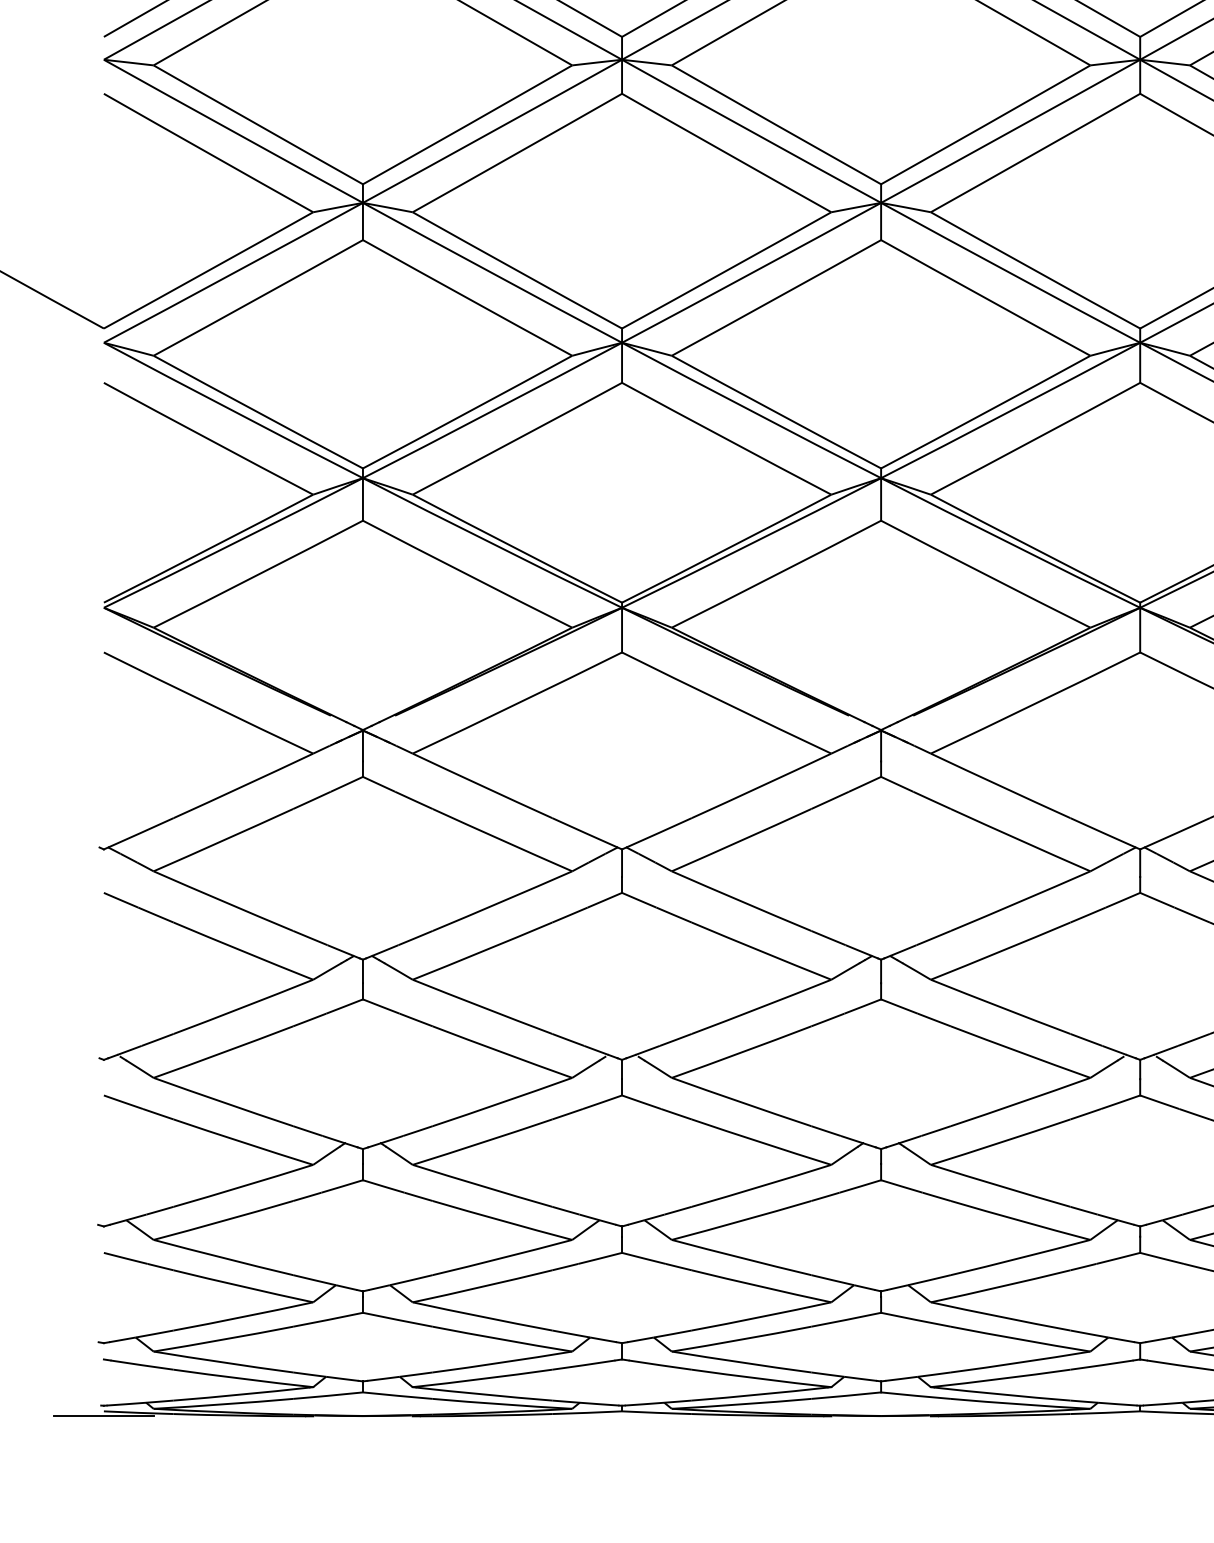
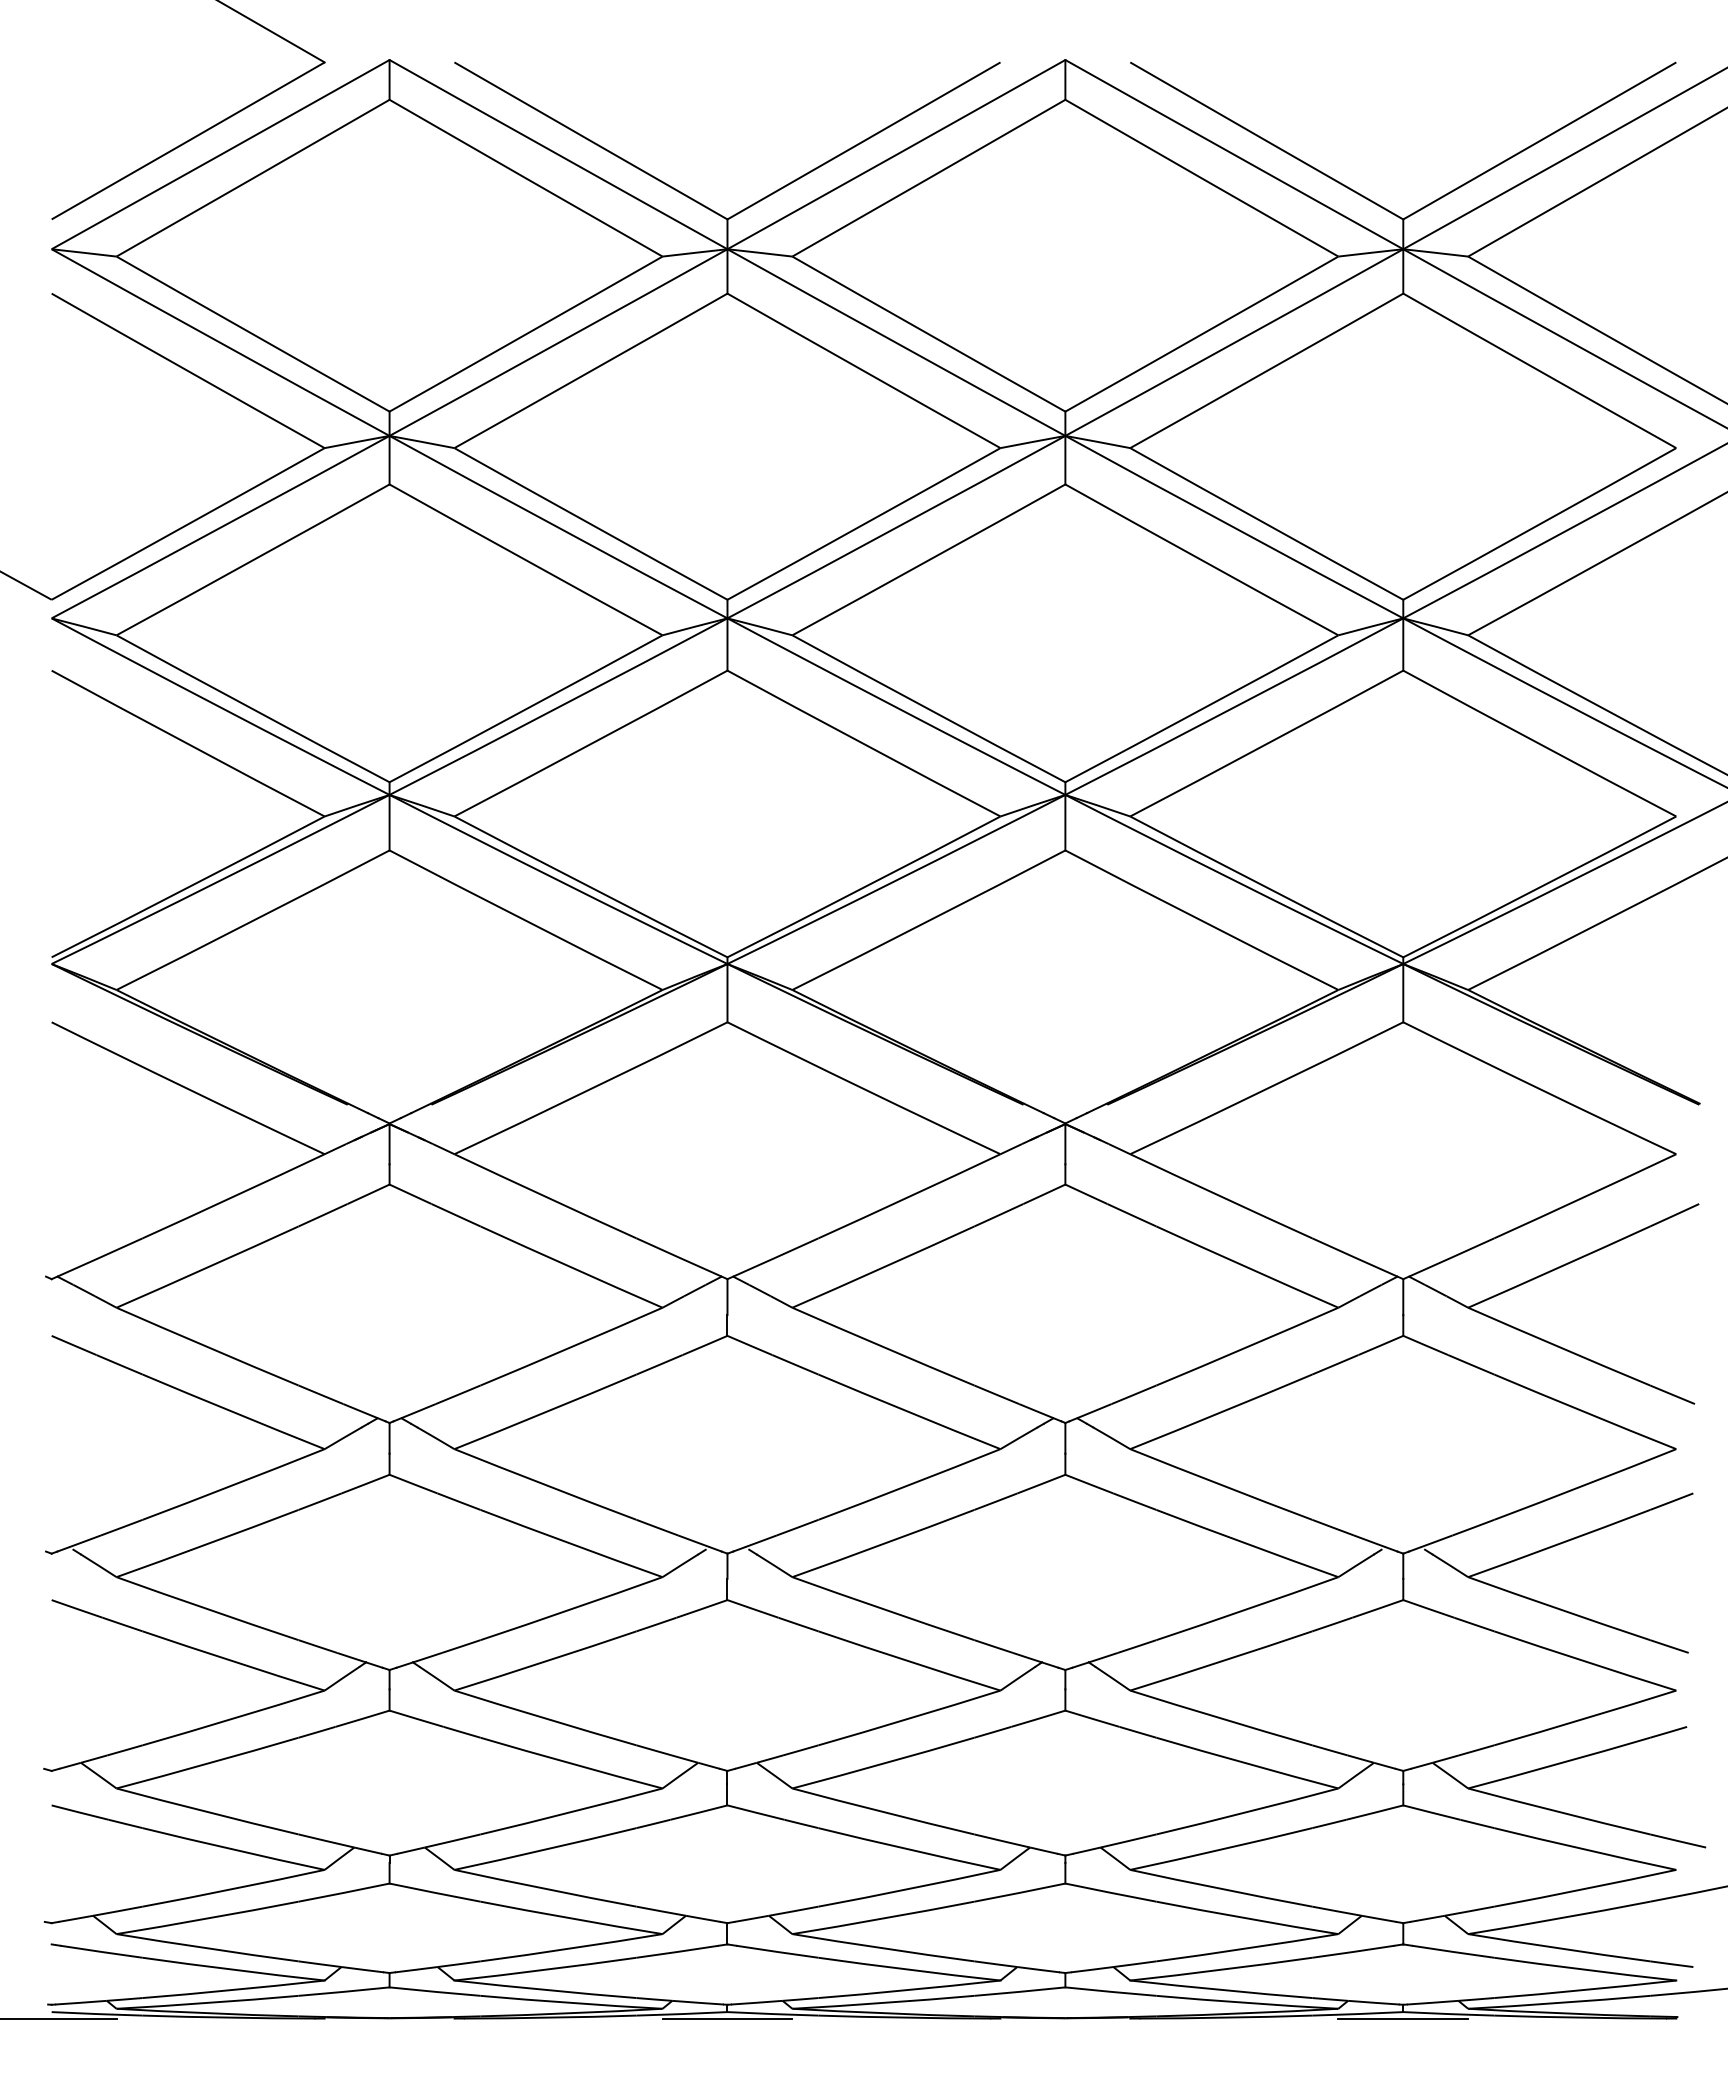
line: (622, 1416) -> (727, 2018), added
line: (1140, 1416) -> (1403, 2018), added

